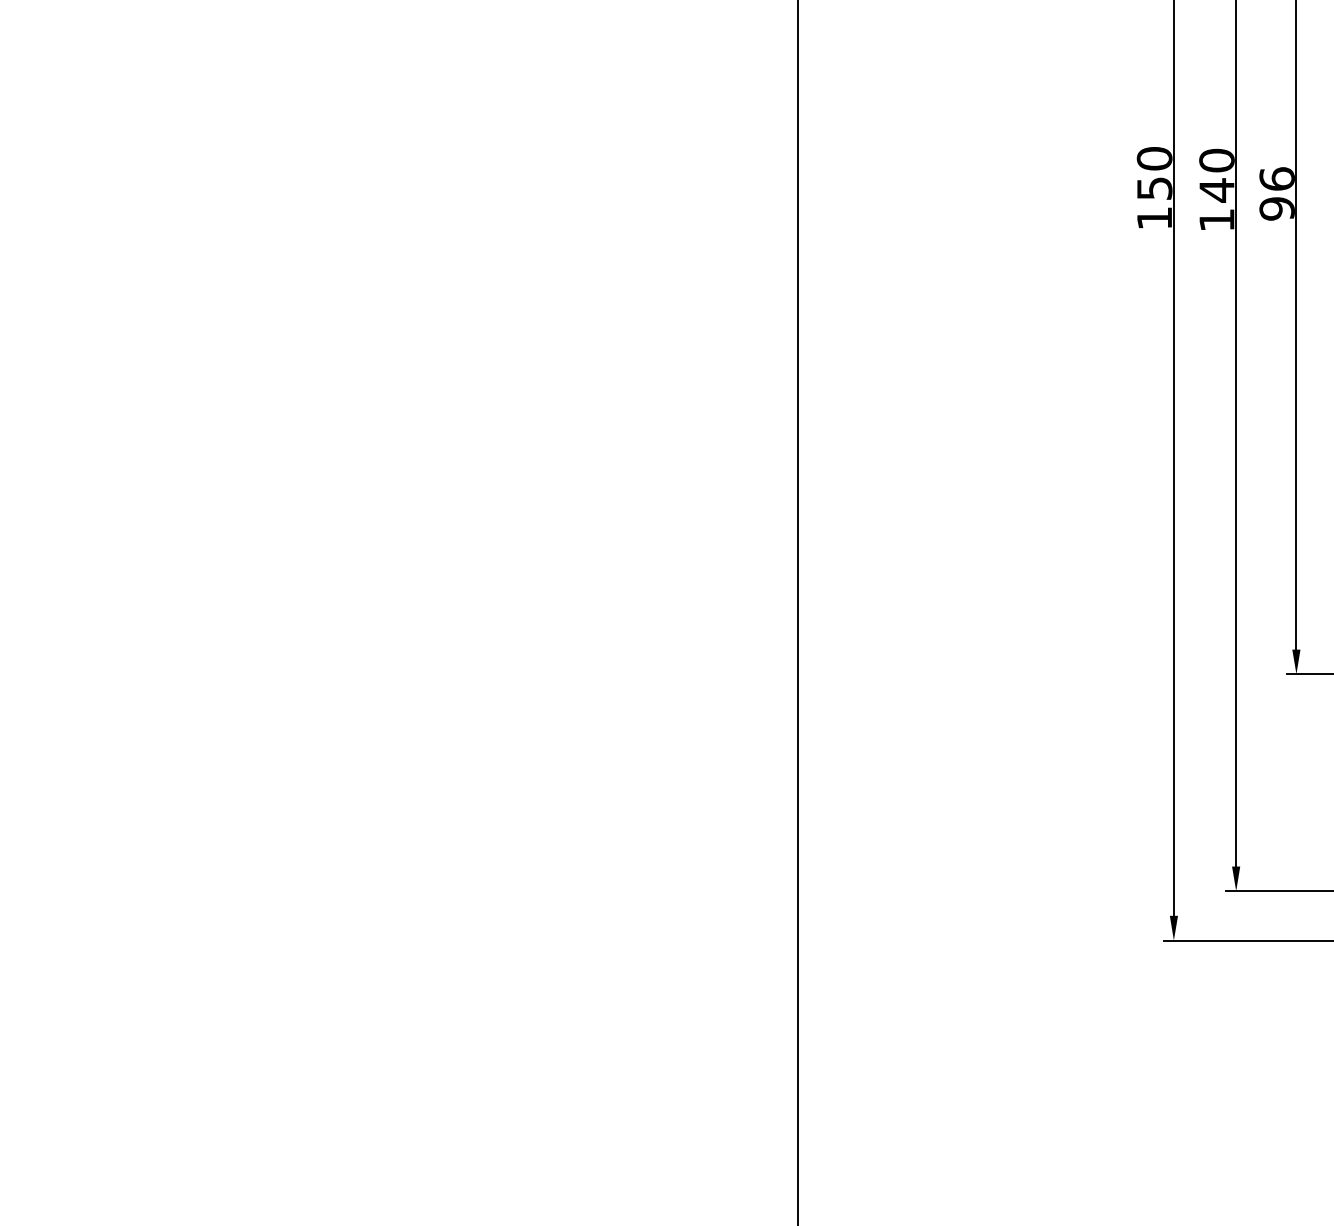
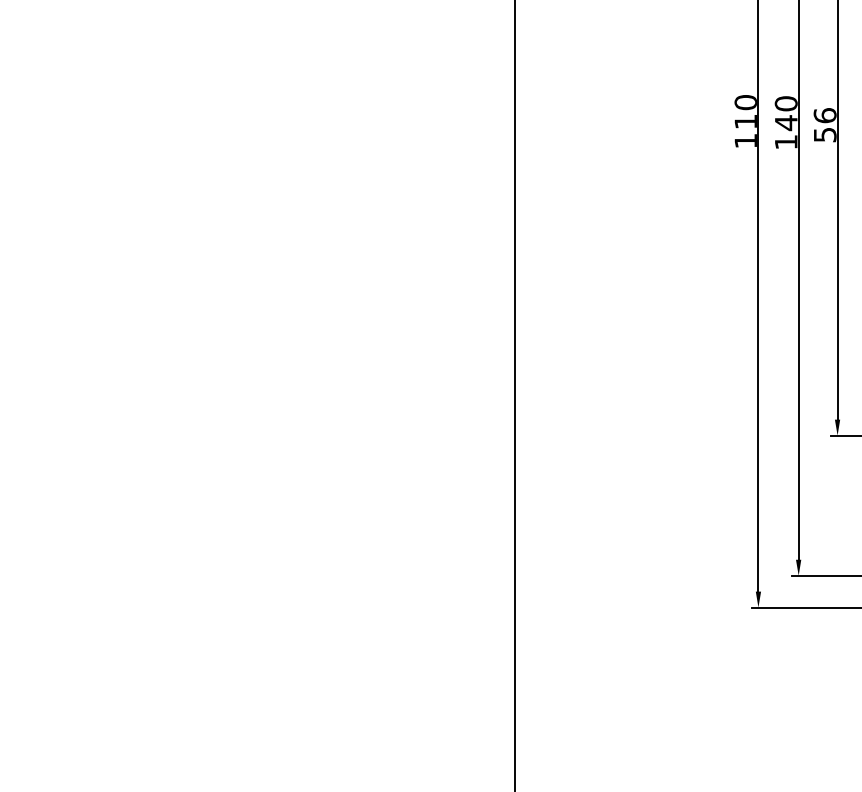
text: (1153, 188) -> (745, 121), 150 -> 110
text: (1276, 208) -> (824, 134), 96 -> 56

